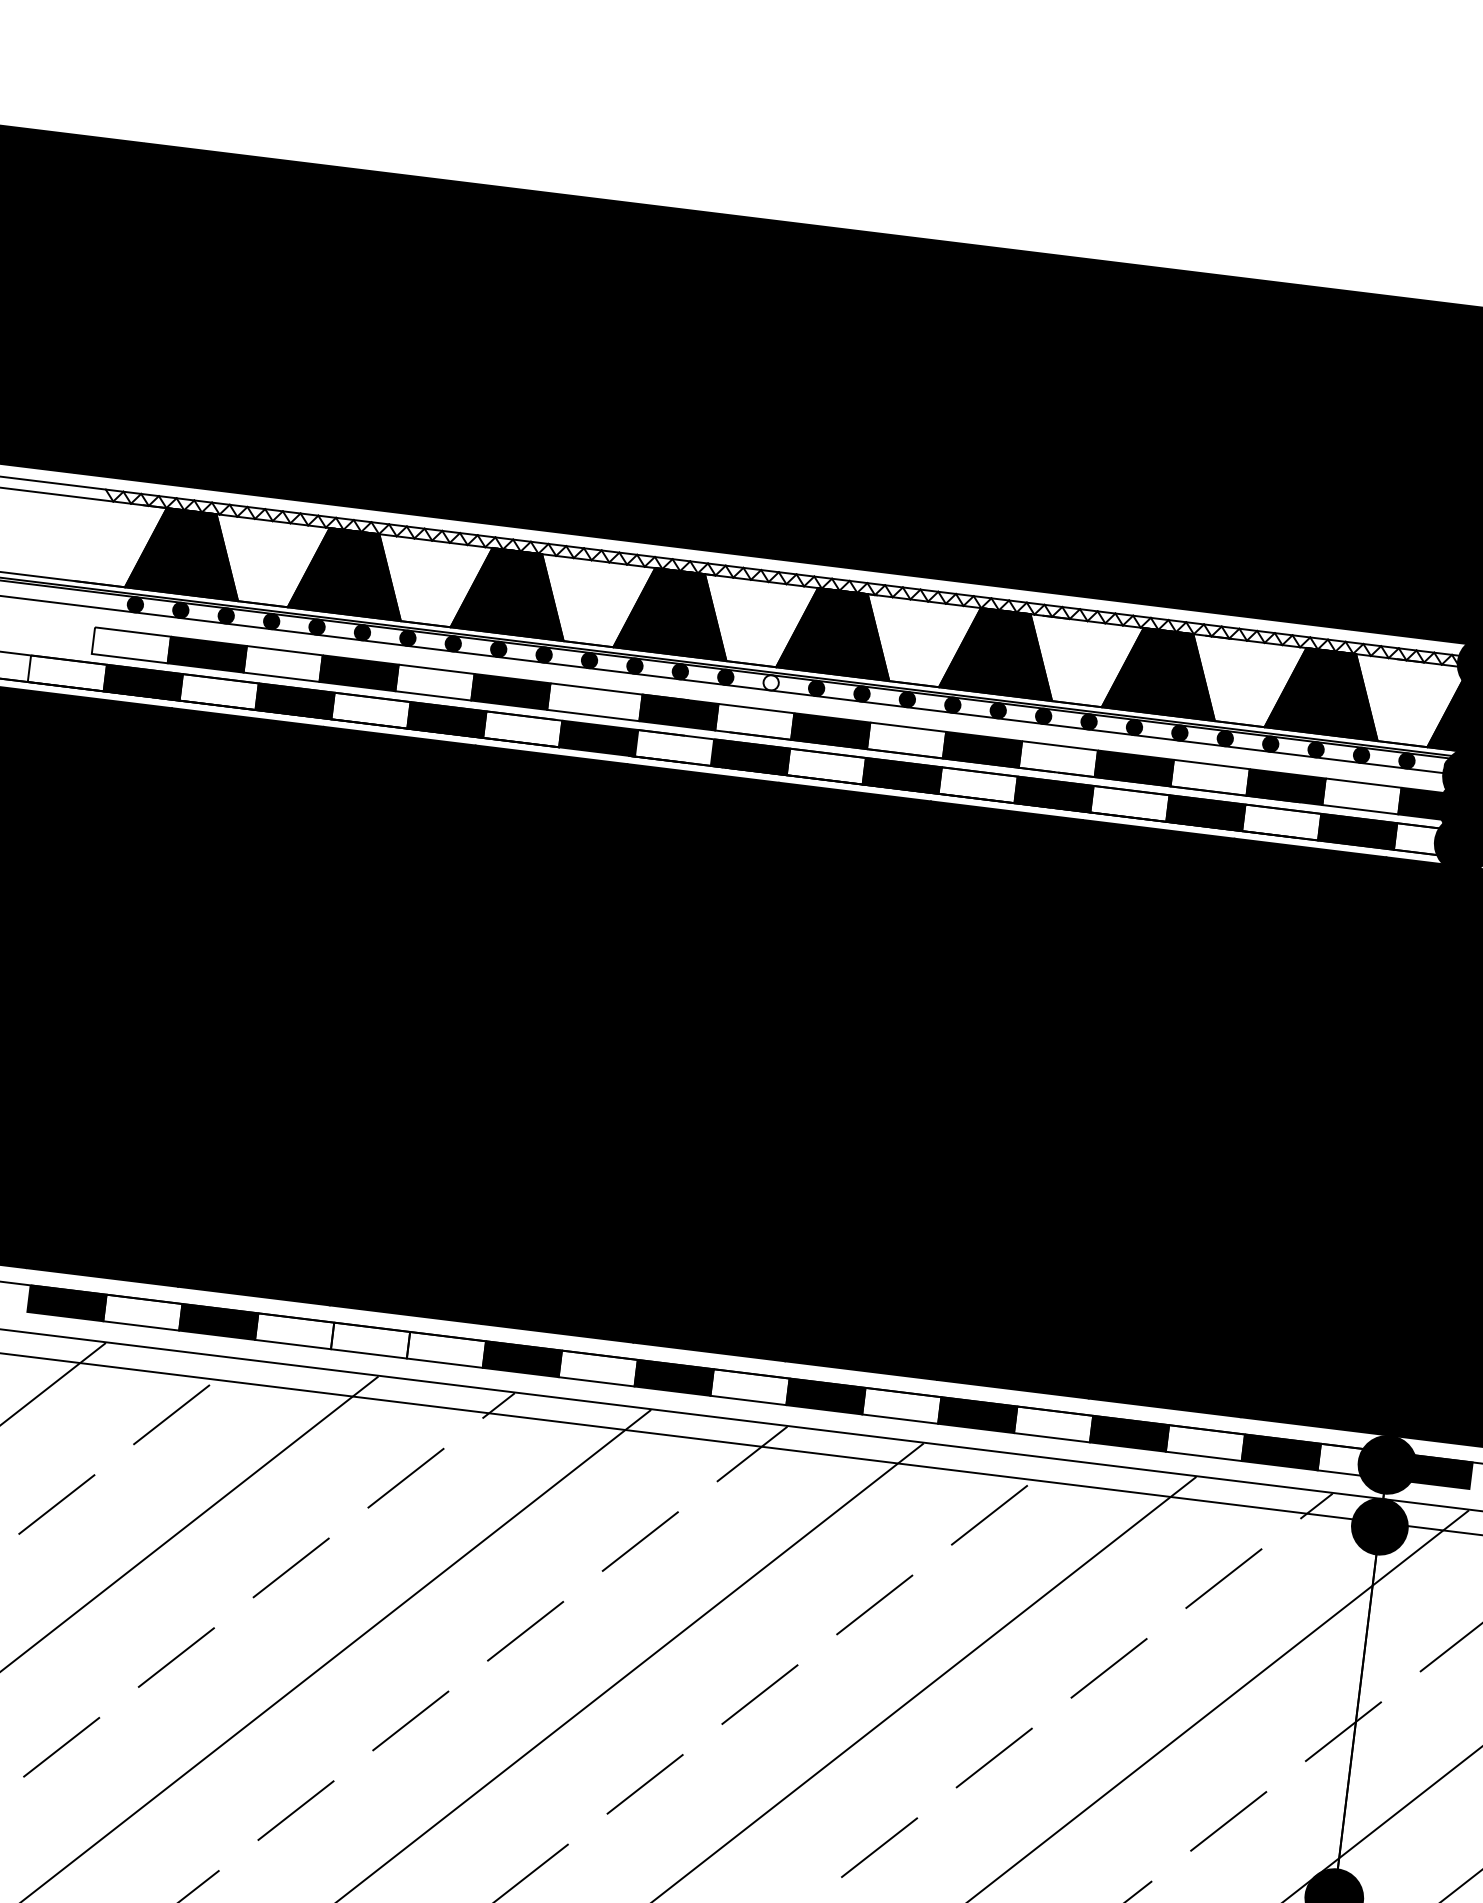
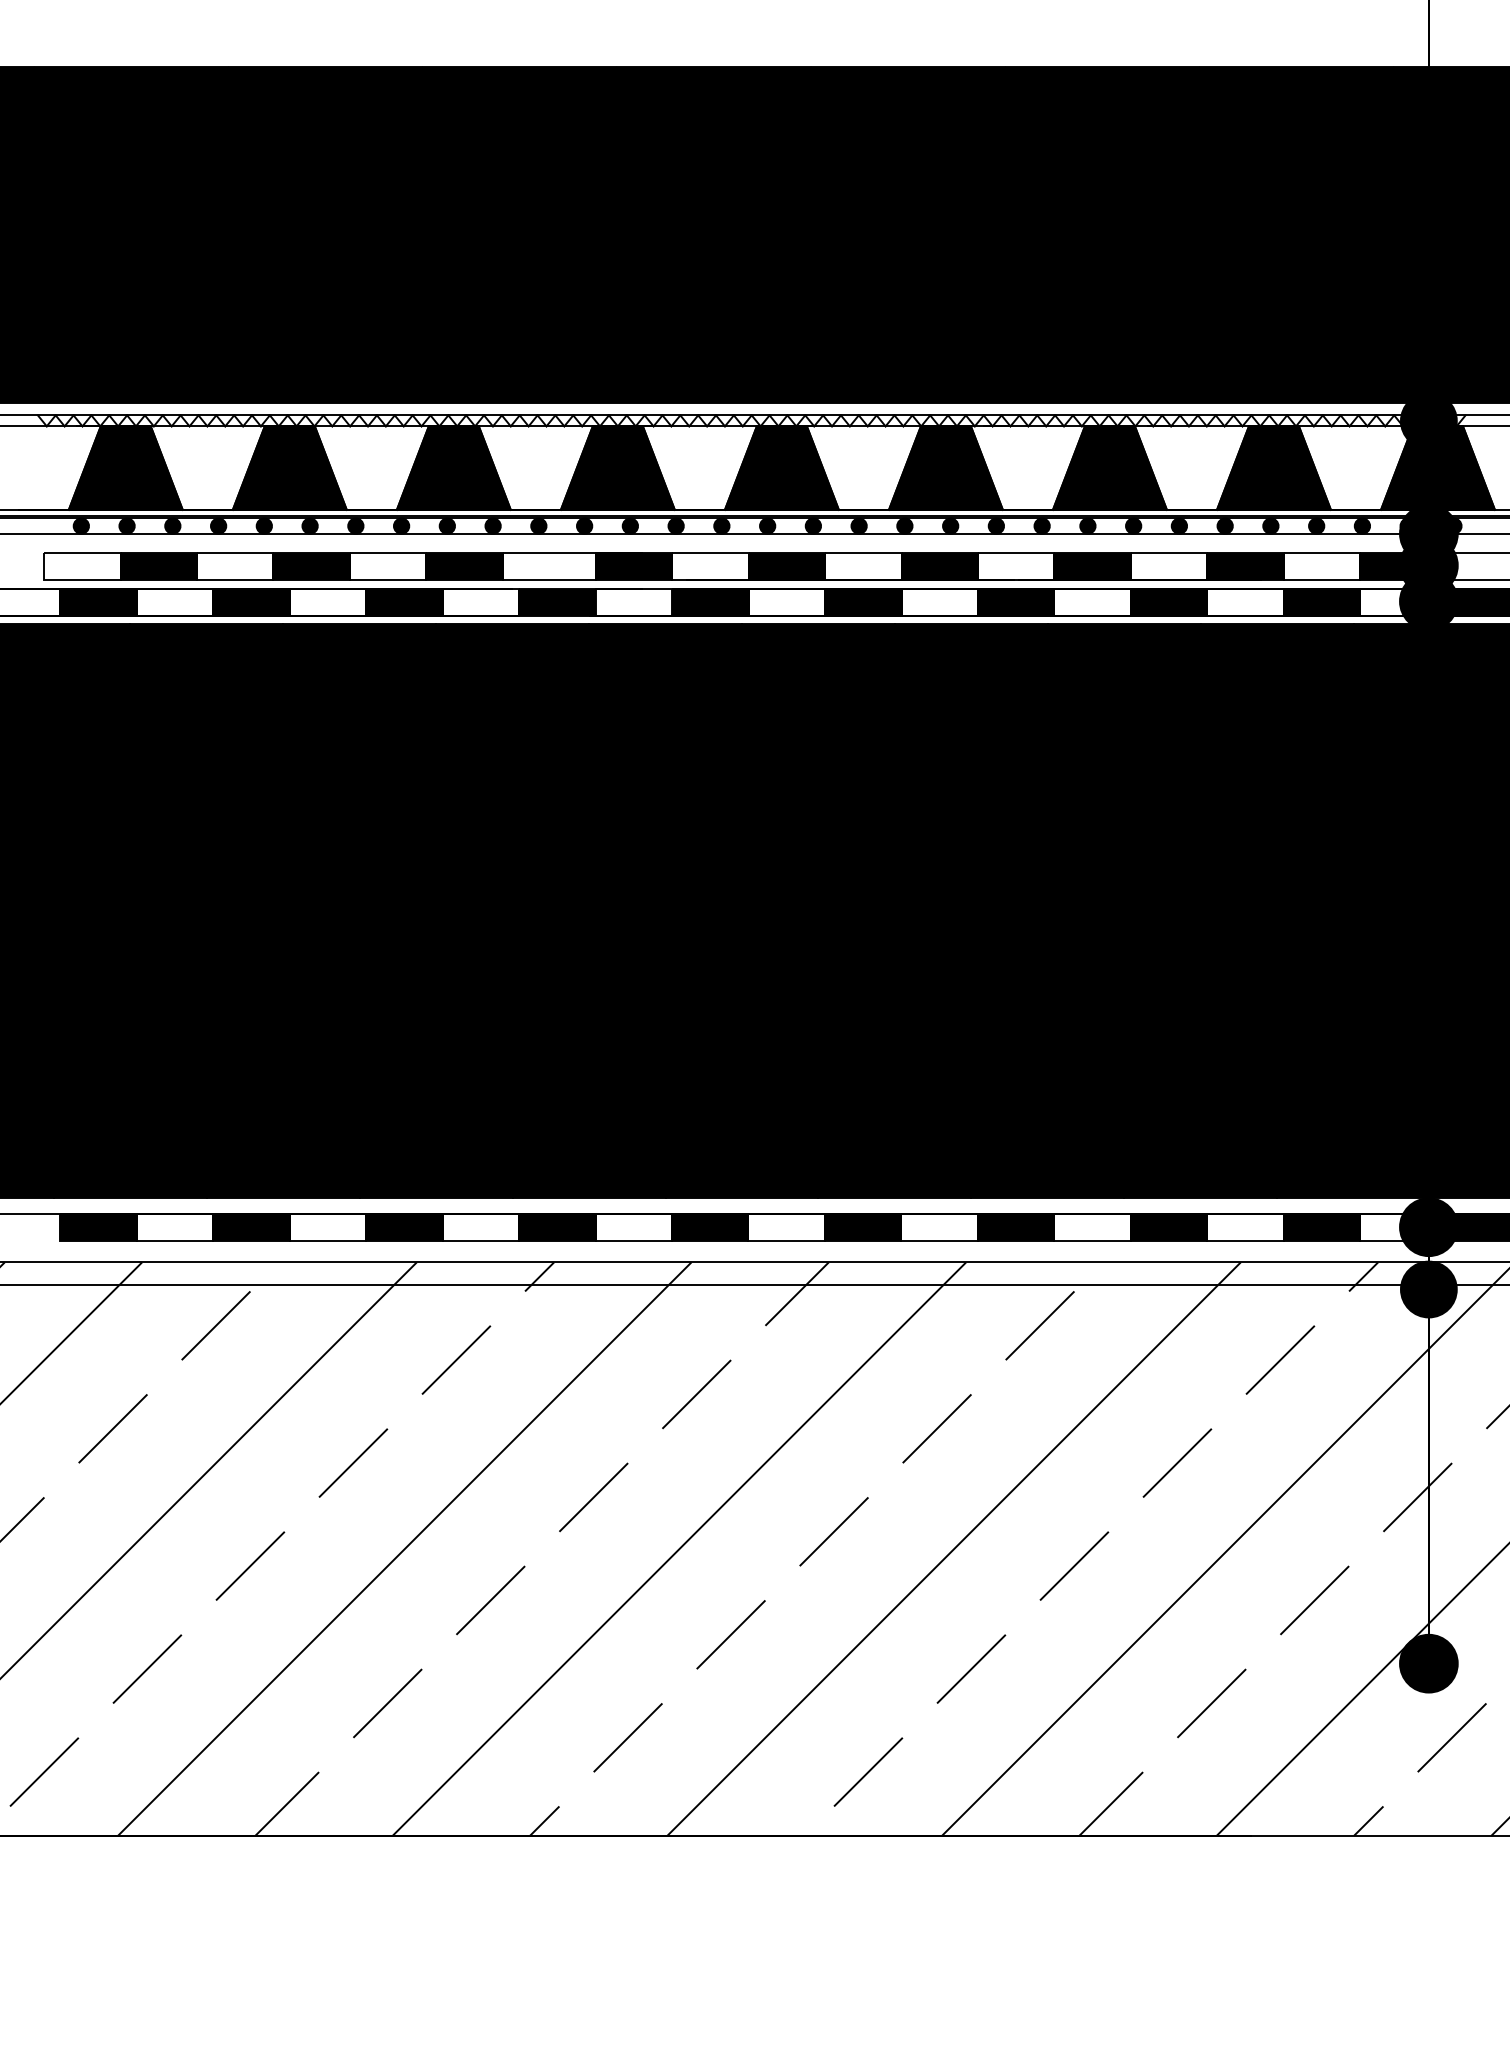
fill: (770, 682) -> (721, 525), added
fill: (370, 1340) -> (404, 1227), added

